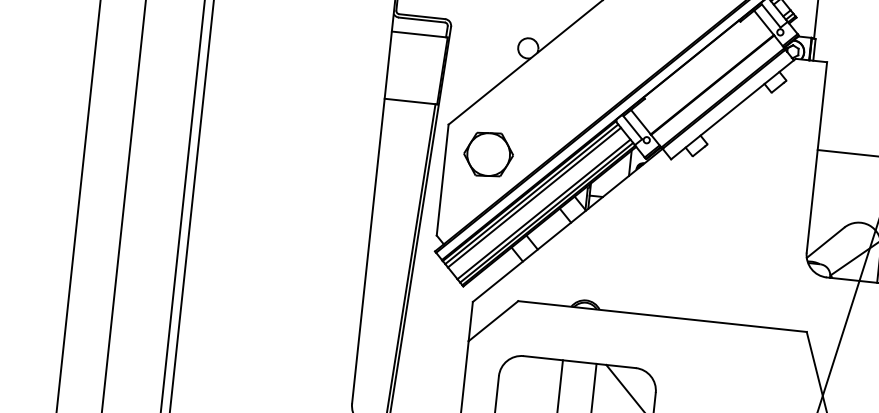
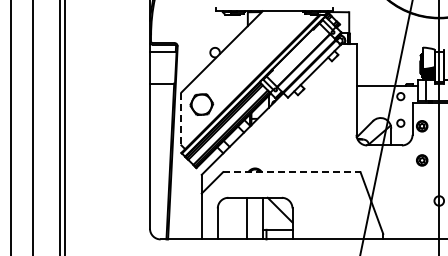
line: (442, 181) -> (181, 119), solid -> dashed
line: (661, 317) -> (291, 172), solid -> dashed

